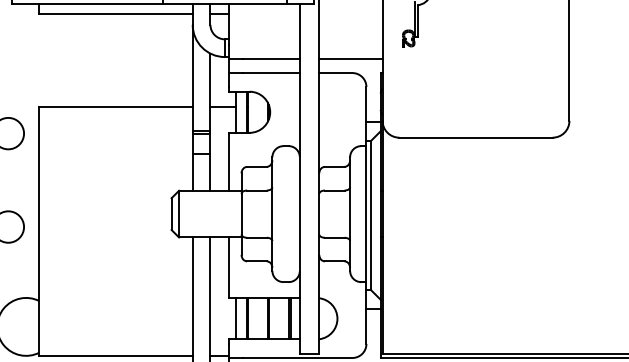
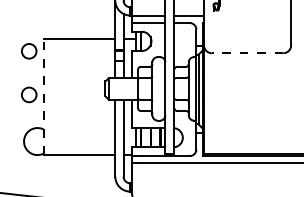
line: (475, 138) -> (247, 53), solid -> dashed
line: (38, 230) -> (43, 96), solid -> dashed

